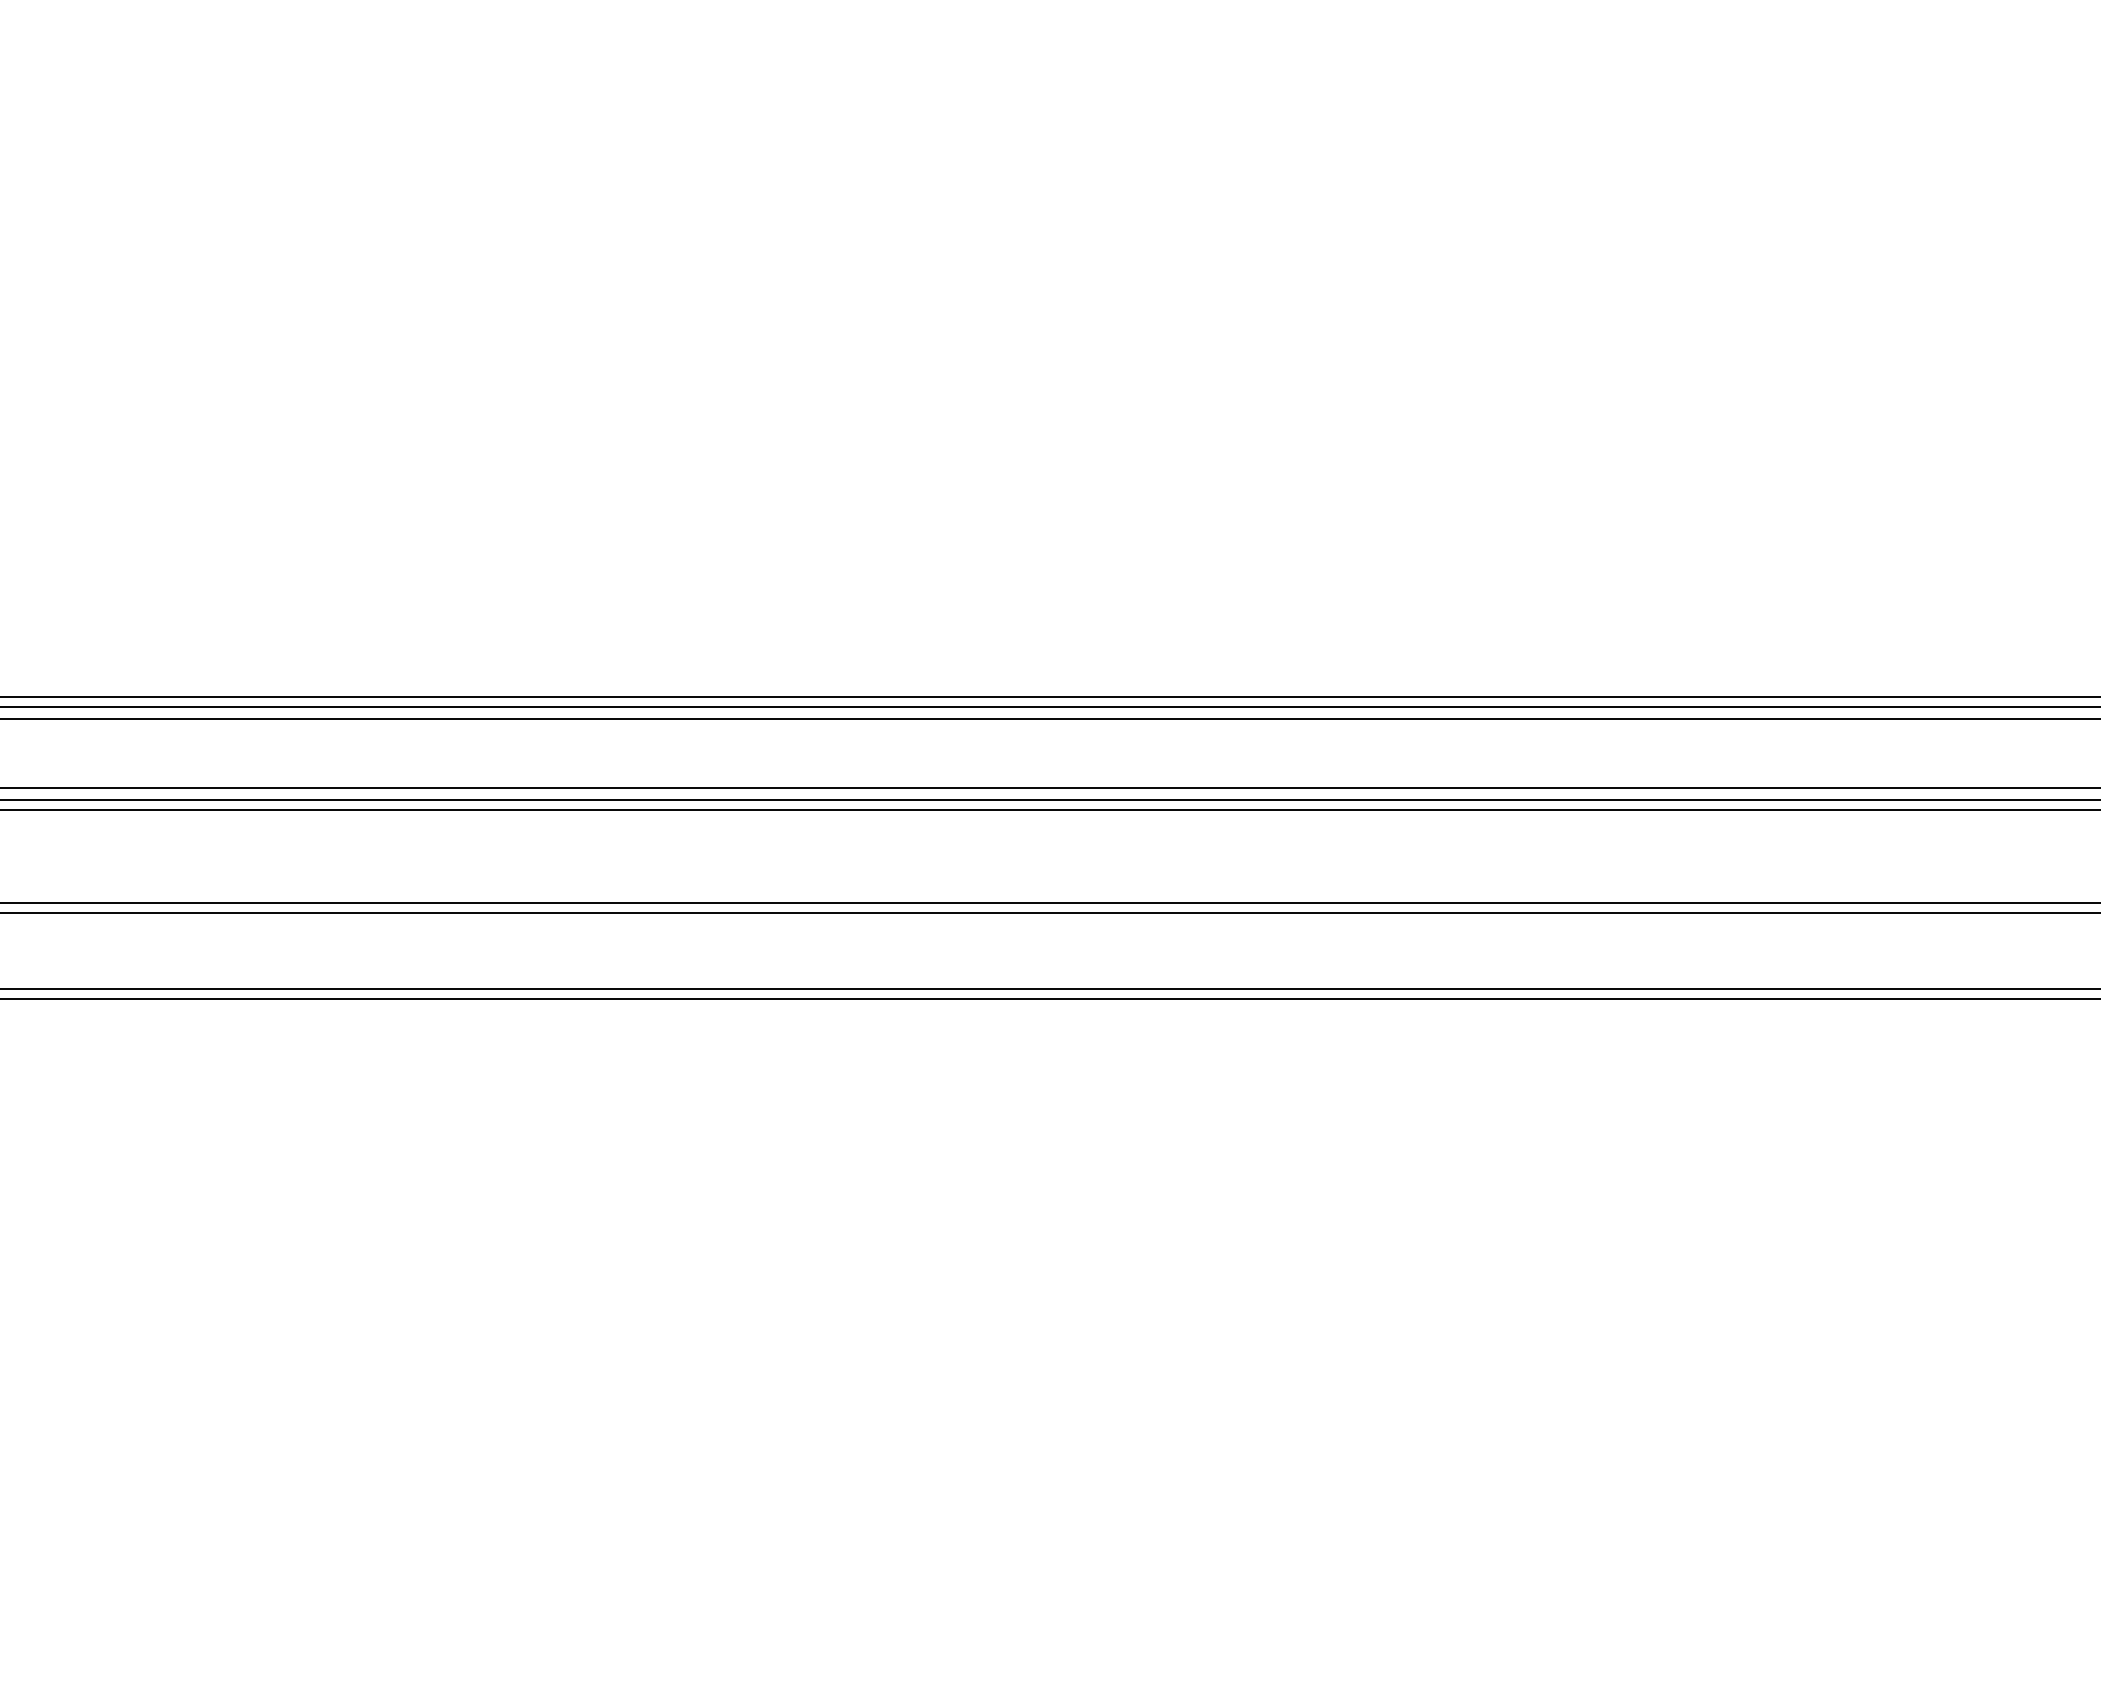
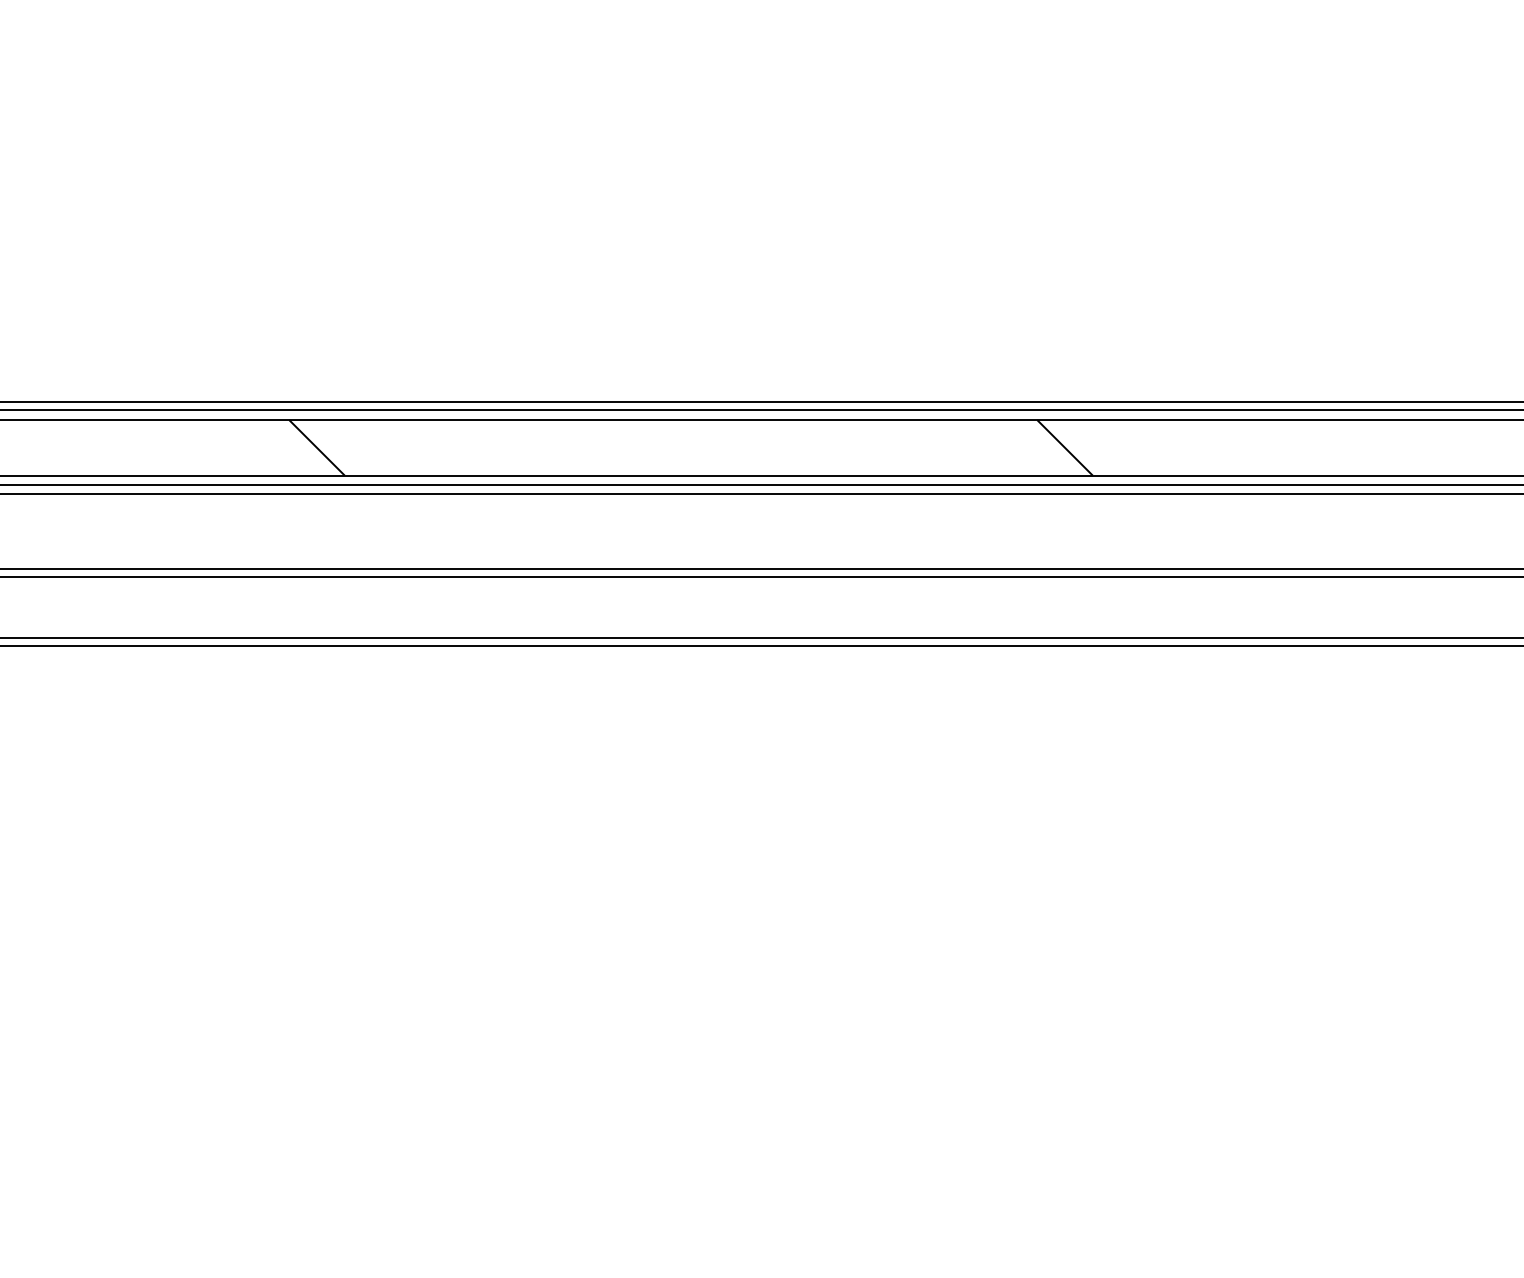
hatch: (832, 753) -> (691, 447), added

